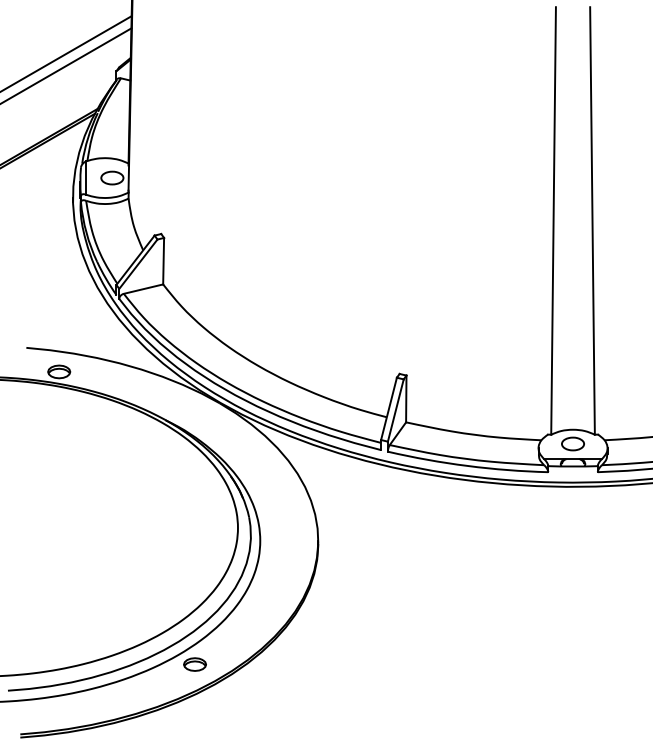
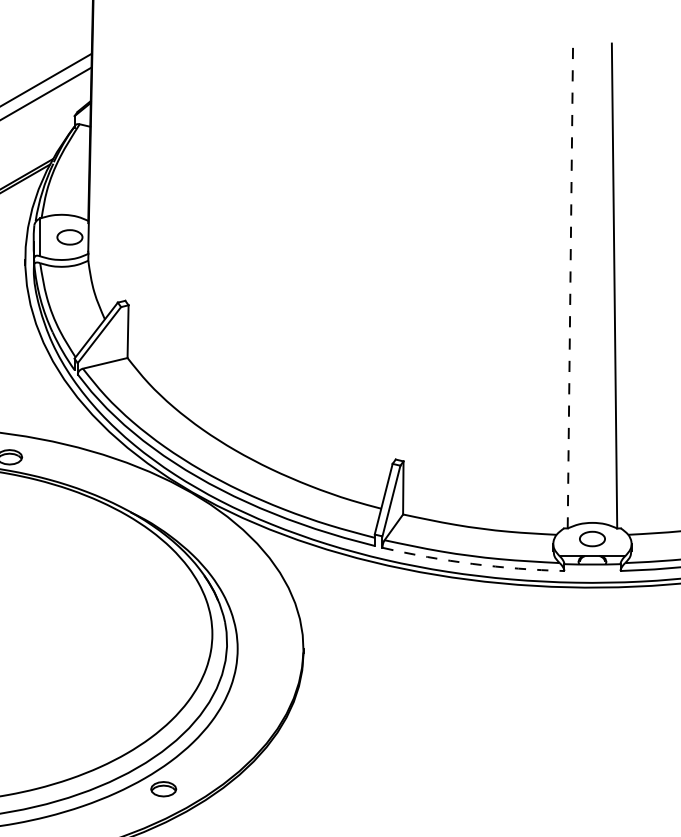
line: (553, 220) -> (570, 285), solid -> dashed
arc: (467, 465) -> (472, 563), solid -> dashed

